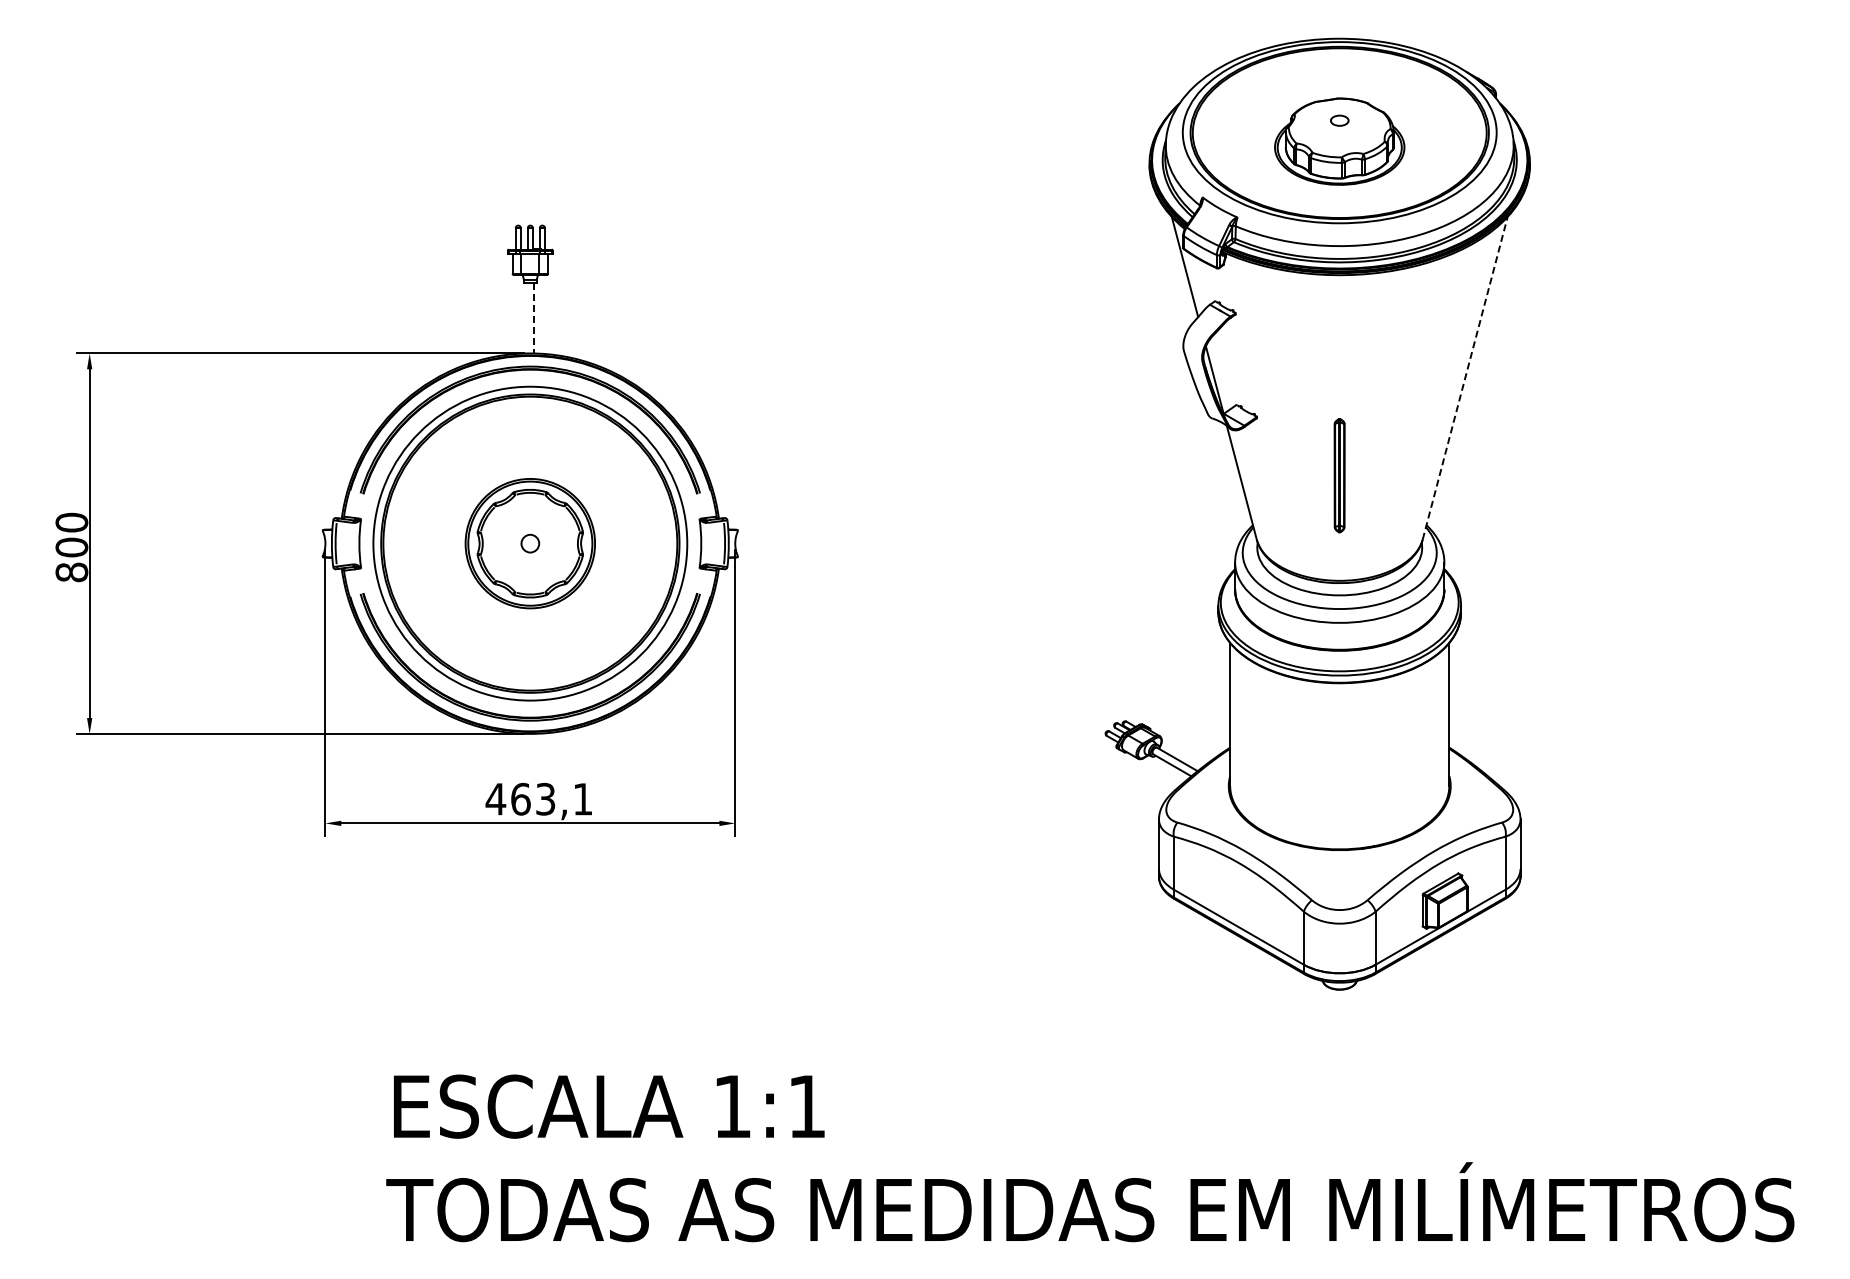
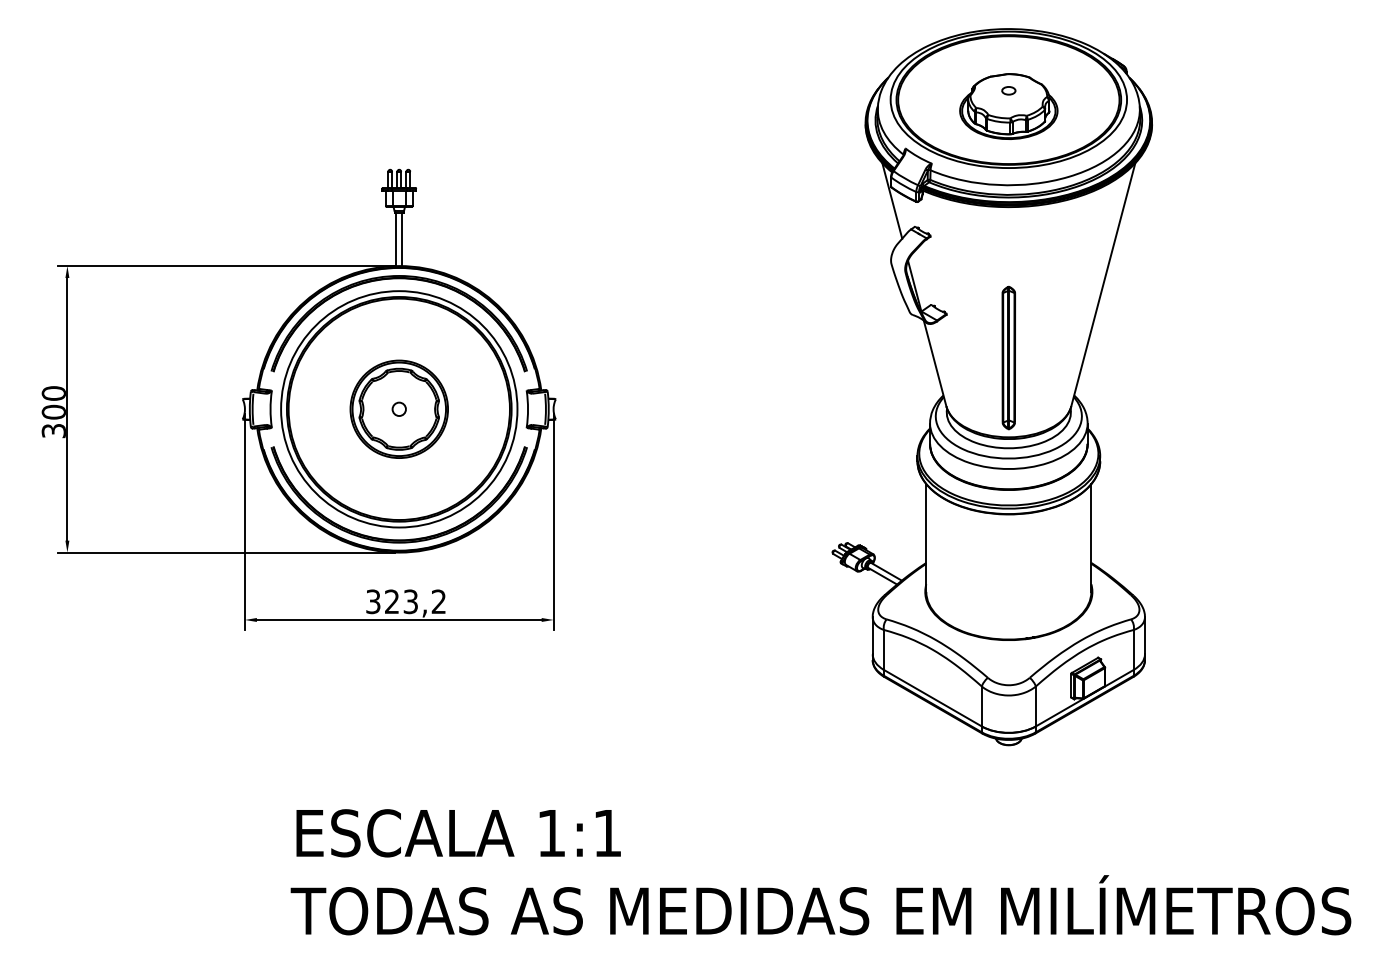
line: (526, 317) -> (396, 239), added
line: (534, 318) -> (402, 239), dashed -> solid
line: (1465, 378) -> (1103, 284), dashed -> solid
part: (1339, 475) -> (1008, 357), size x1.67
text: (71, 572) -> (53, 431), 800 -> 300
text: (538, 798) -> (405, 601), 463,1 -> 323,2

